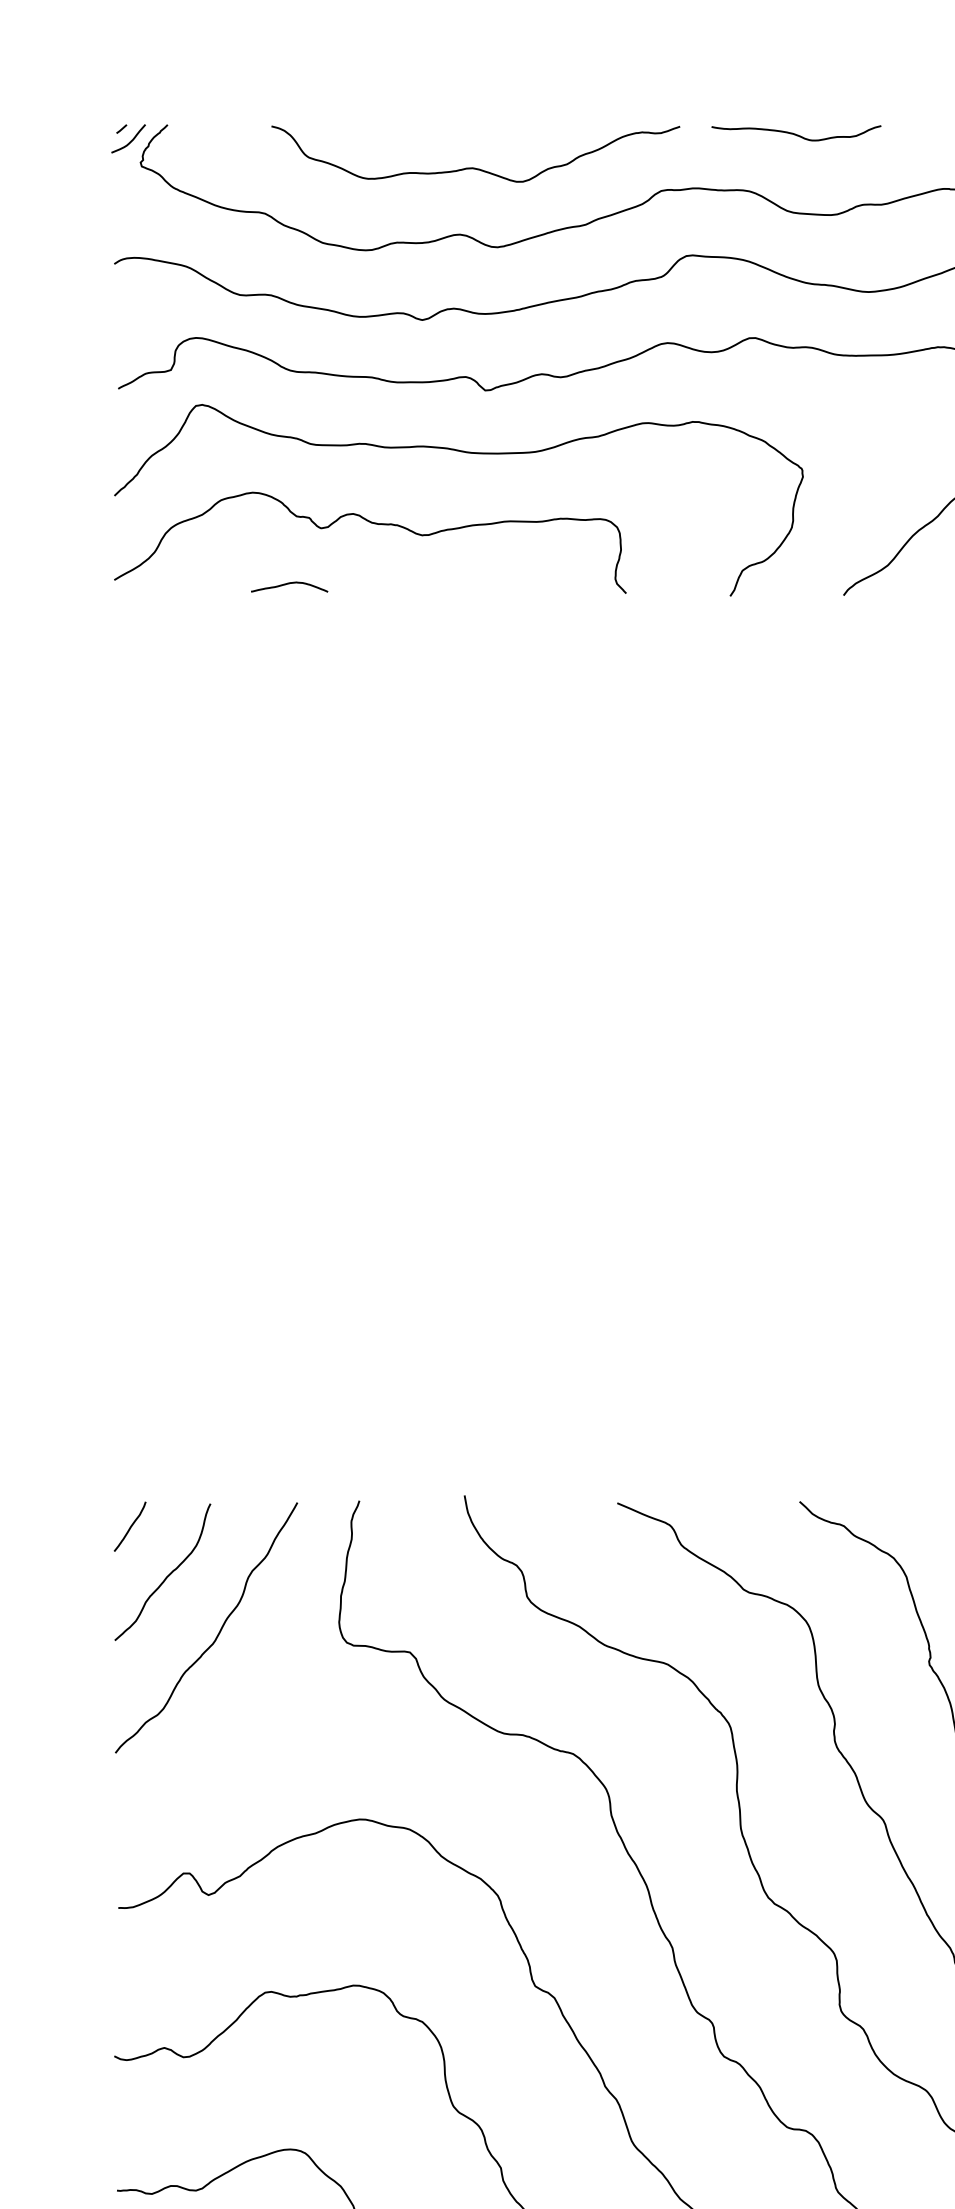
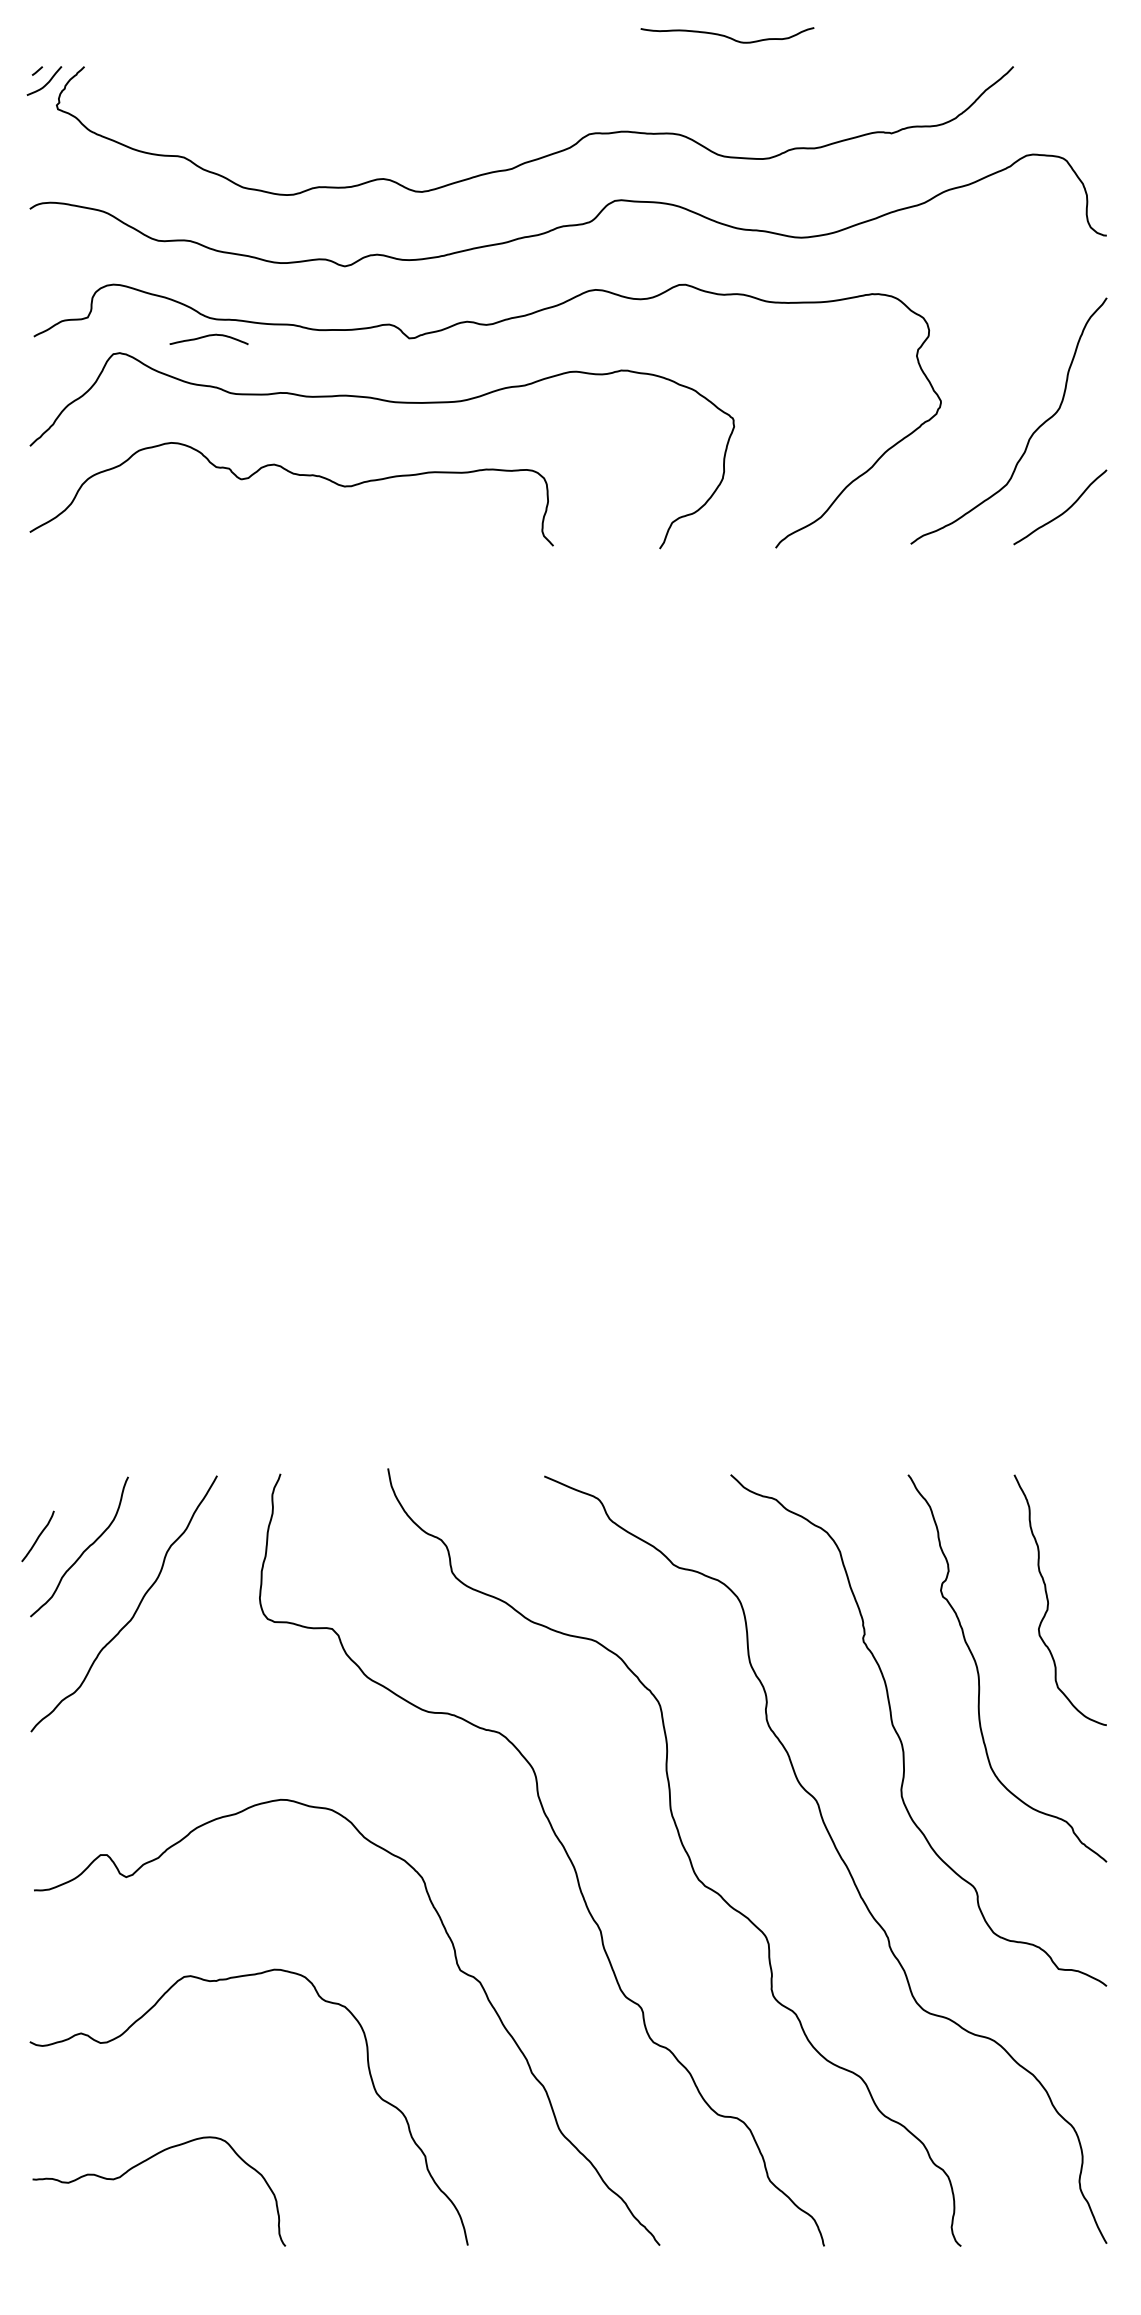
curve: (795, 133) -> (726, 35), moved
curve: (475, 167) -> (399, 110), removed
curve: (287, 585) -> (206, 337), moved
curve: (129, 1526) -> (37, 1536), moved

